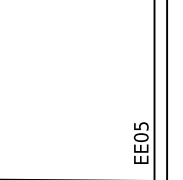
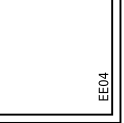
text: (141, 126) -> (103, 75), EE05 -> EE04

